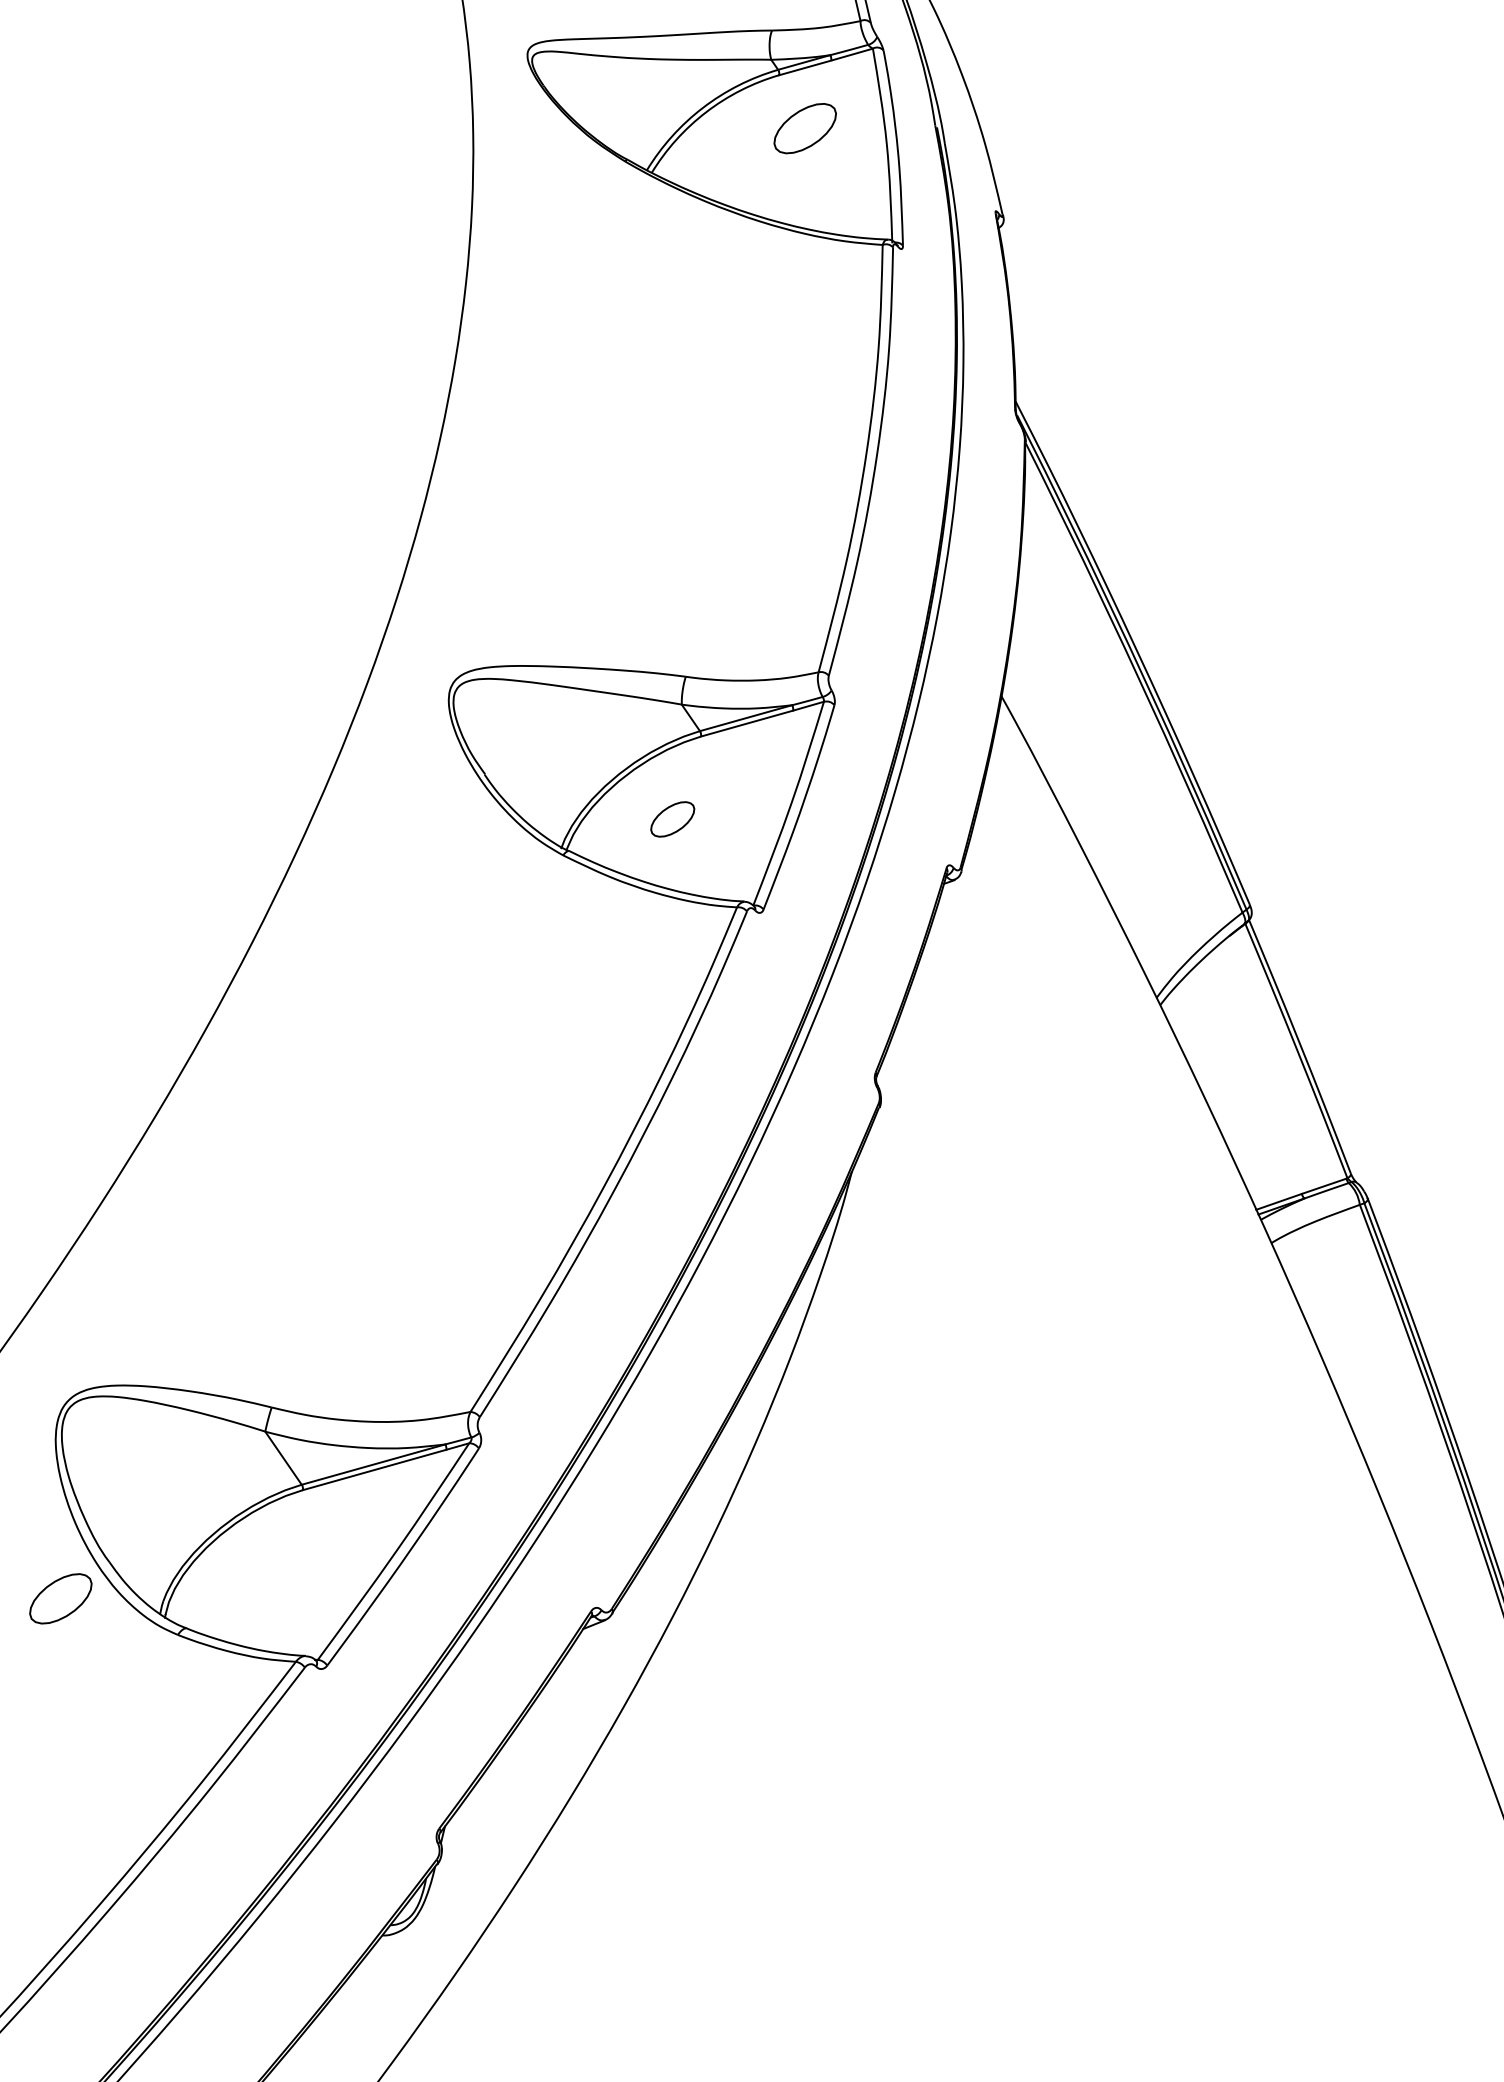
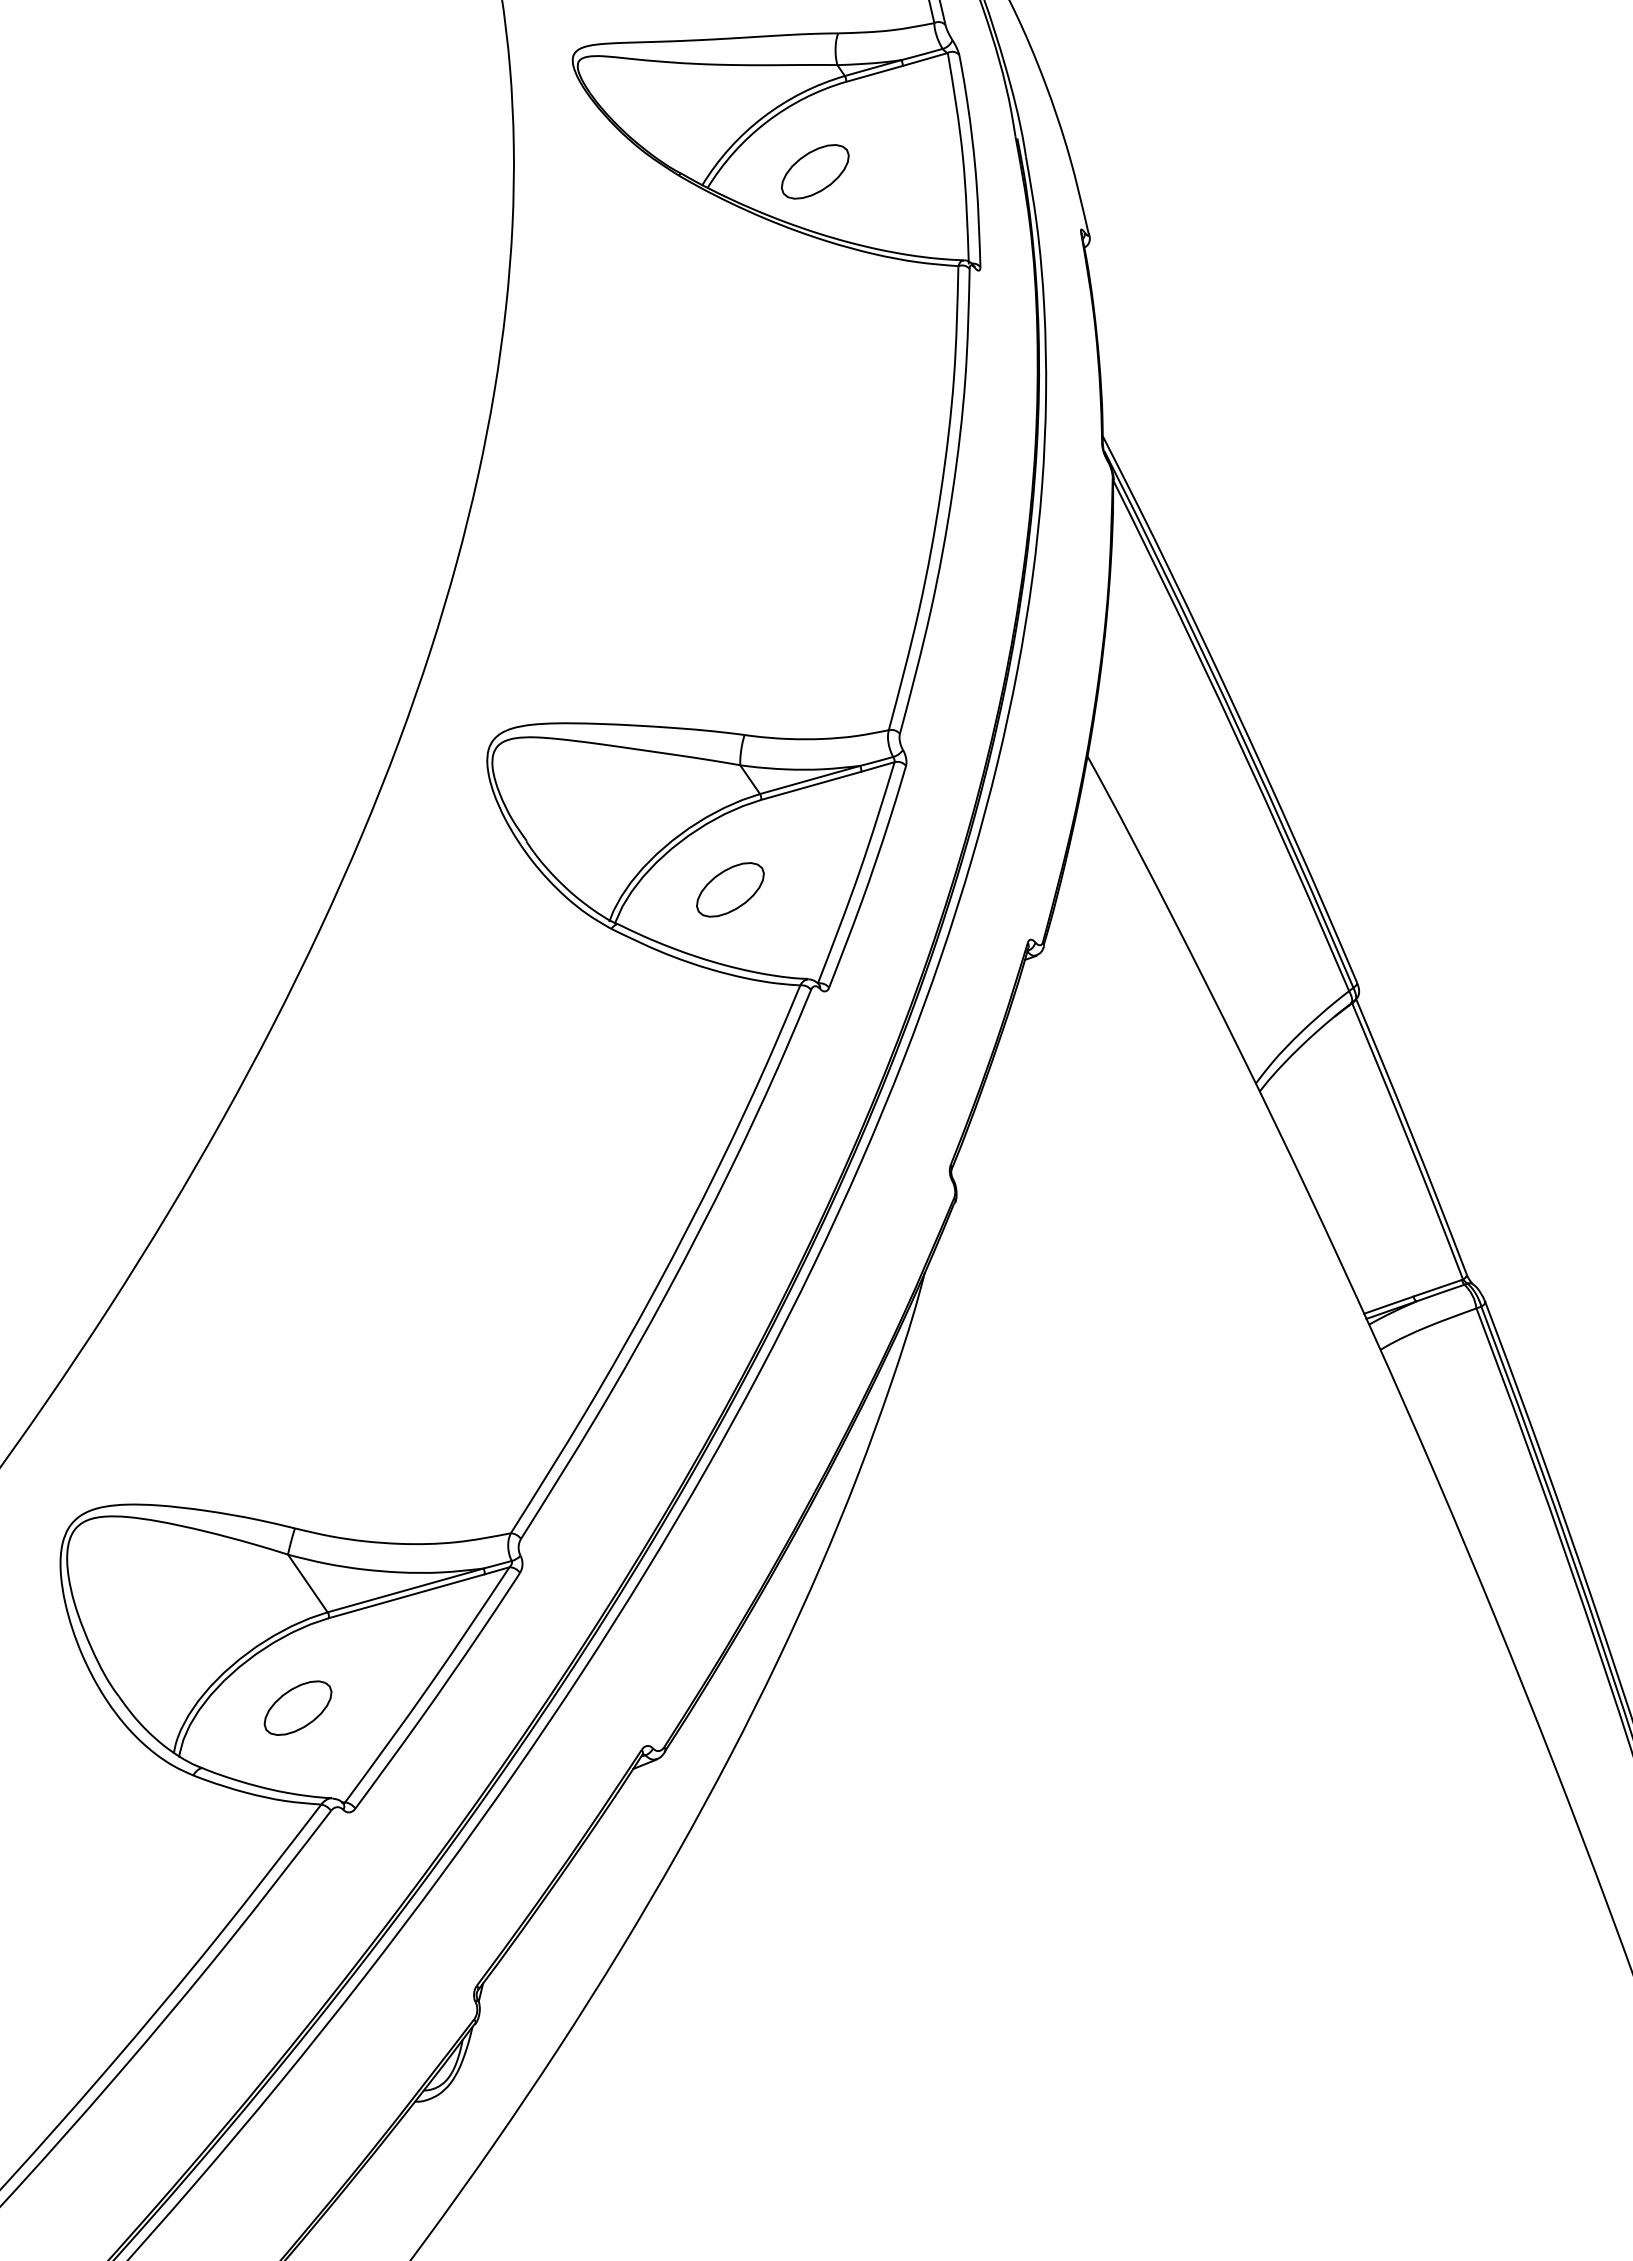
part: (805, 128) -> (815, 171), moved
part: (672, 819) -> (730, 889), size x1.43
part: (60, 1598) -> (297, 1707), moved

